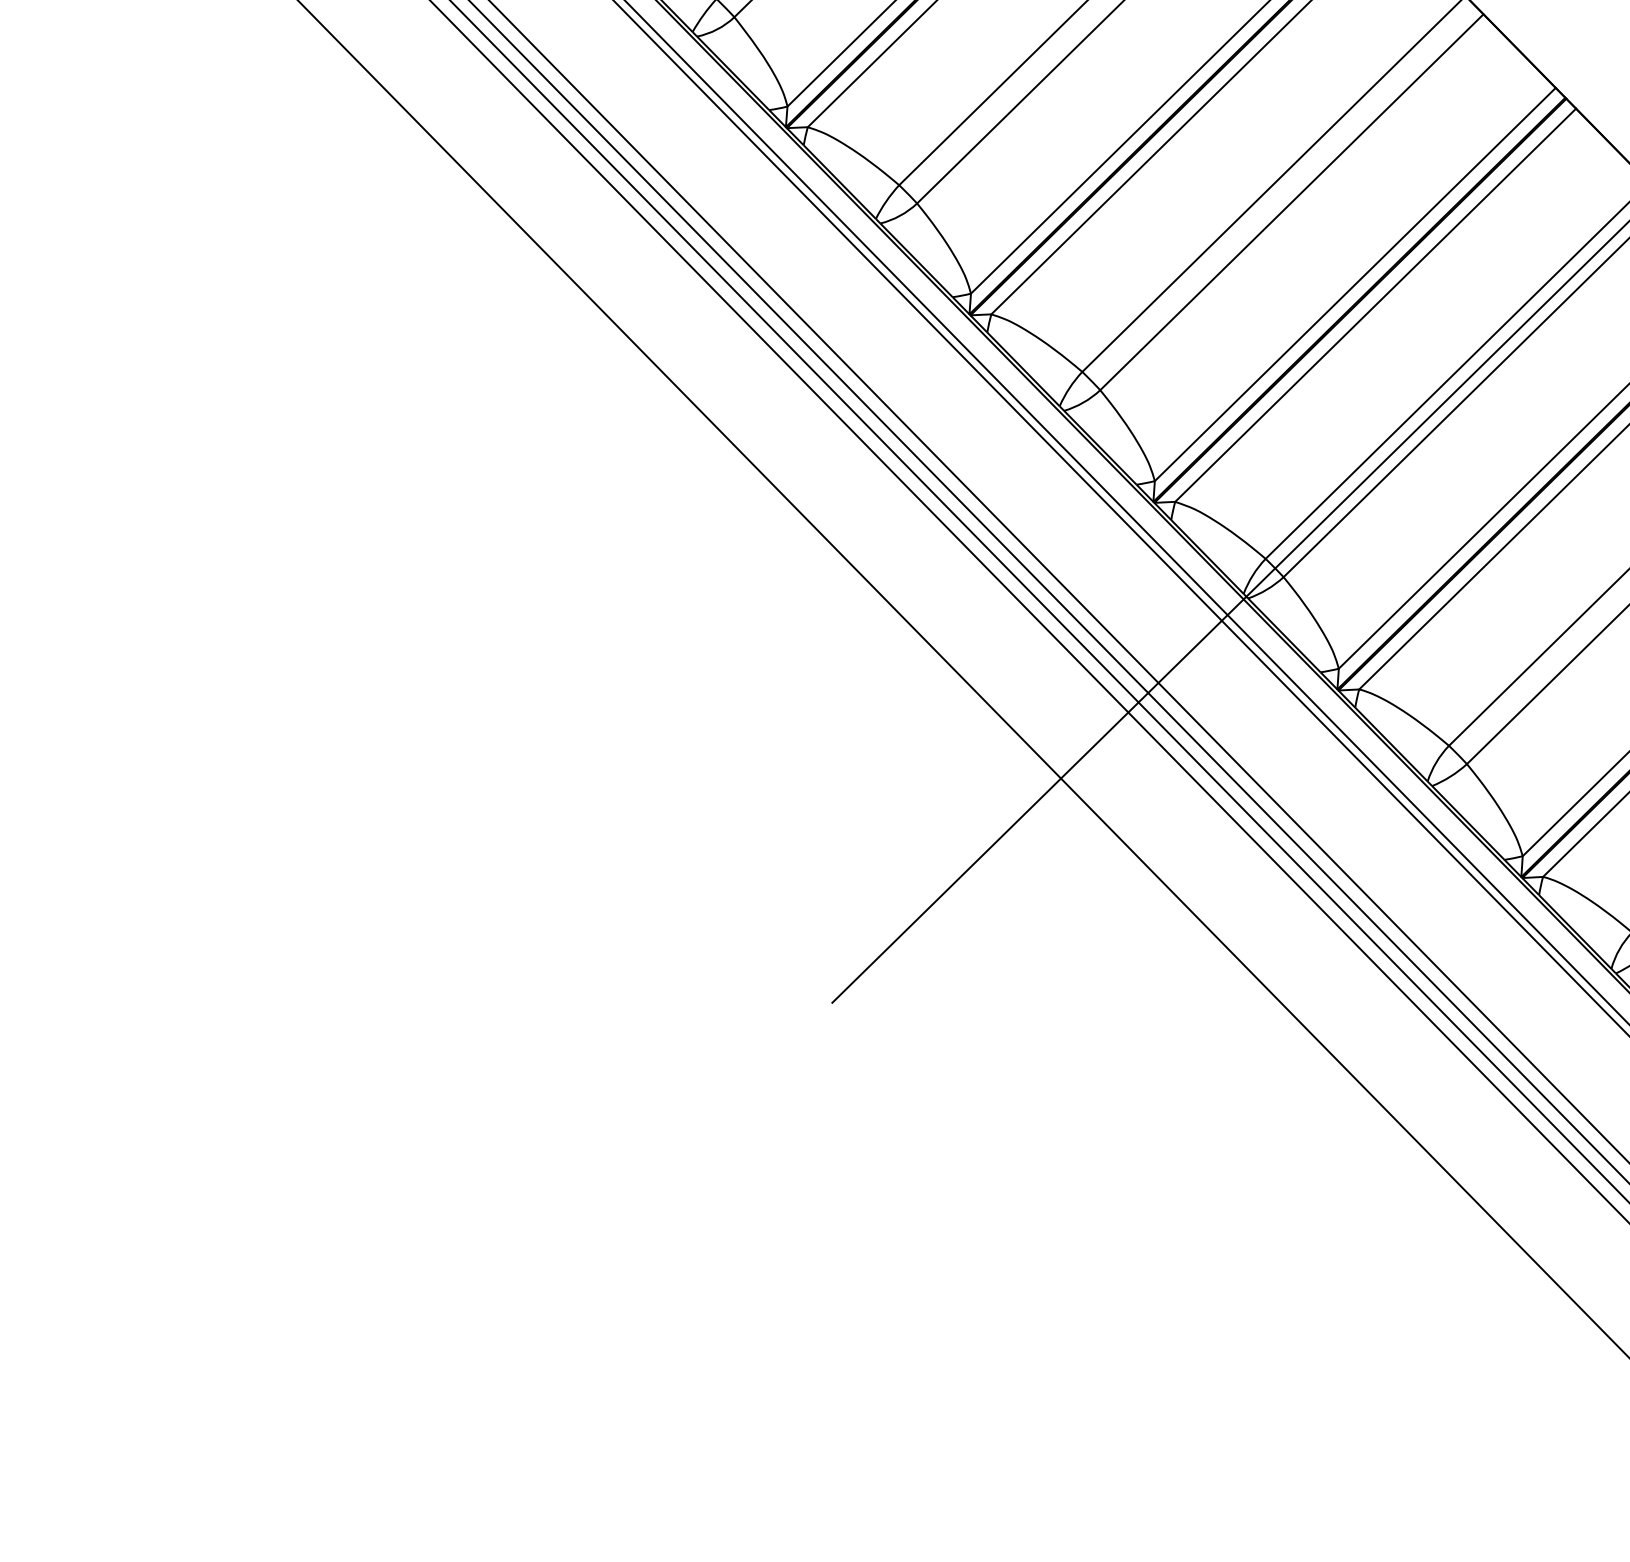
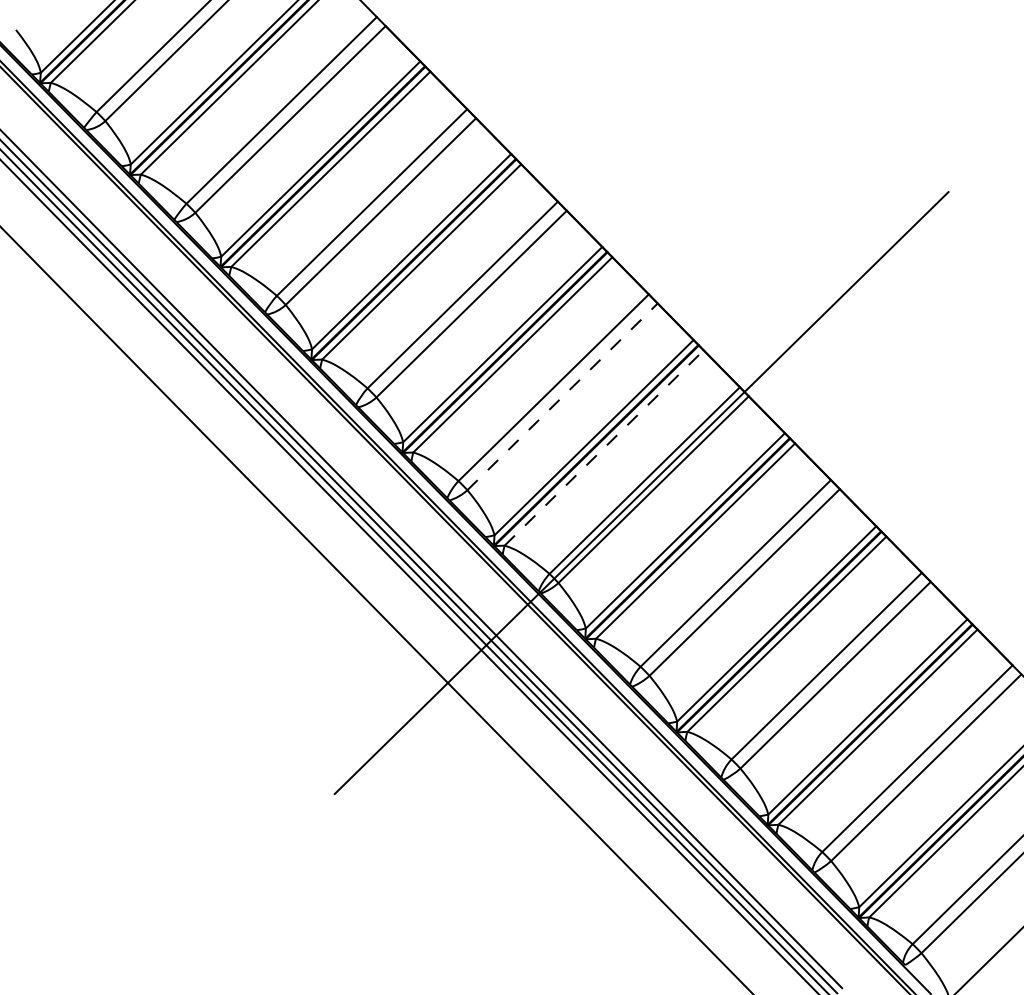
line: (1291, 201) -> (562, 396), solid -> dashed
line: (1376, 304) -> (604, 447), solid -> dashed

